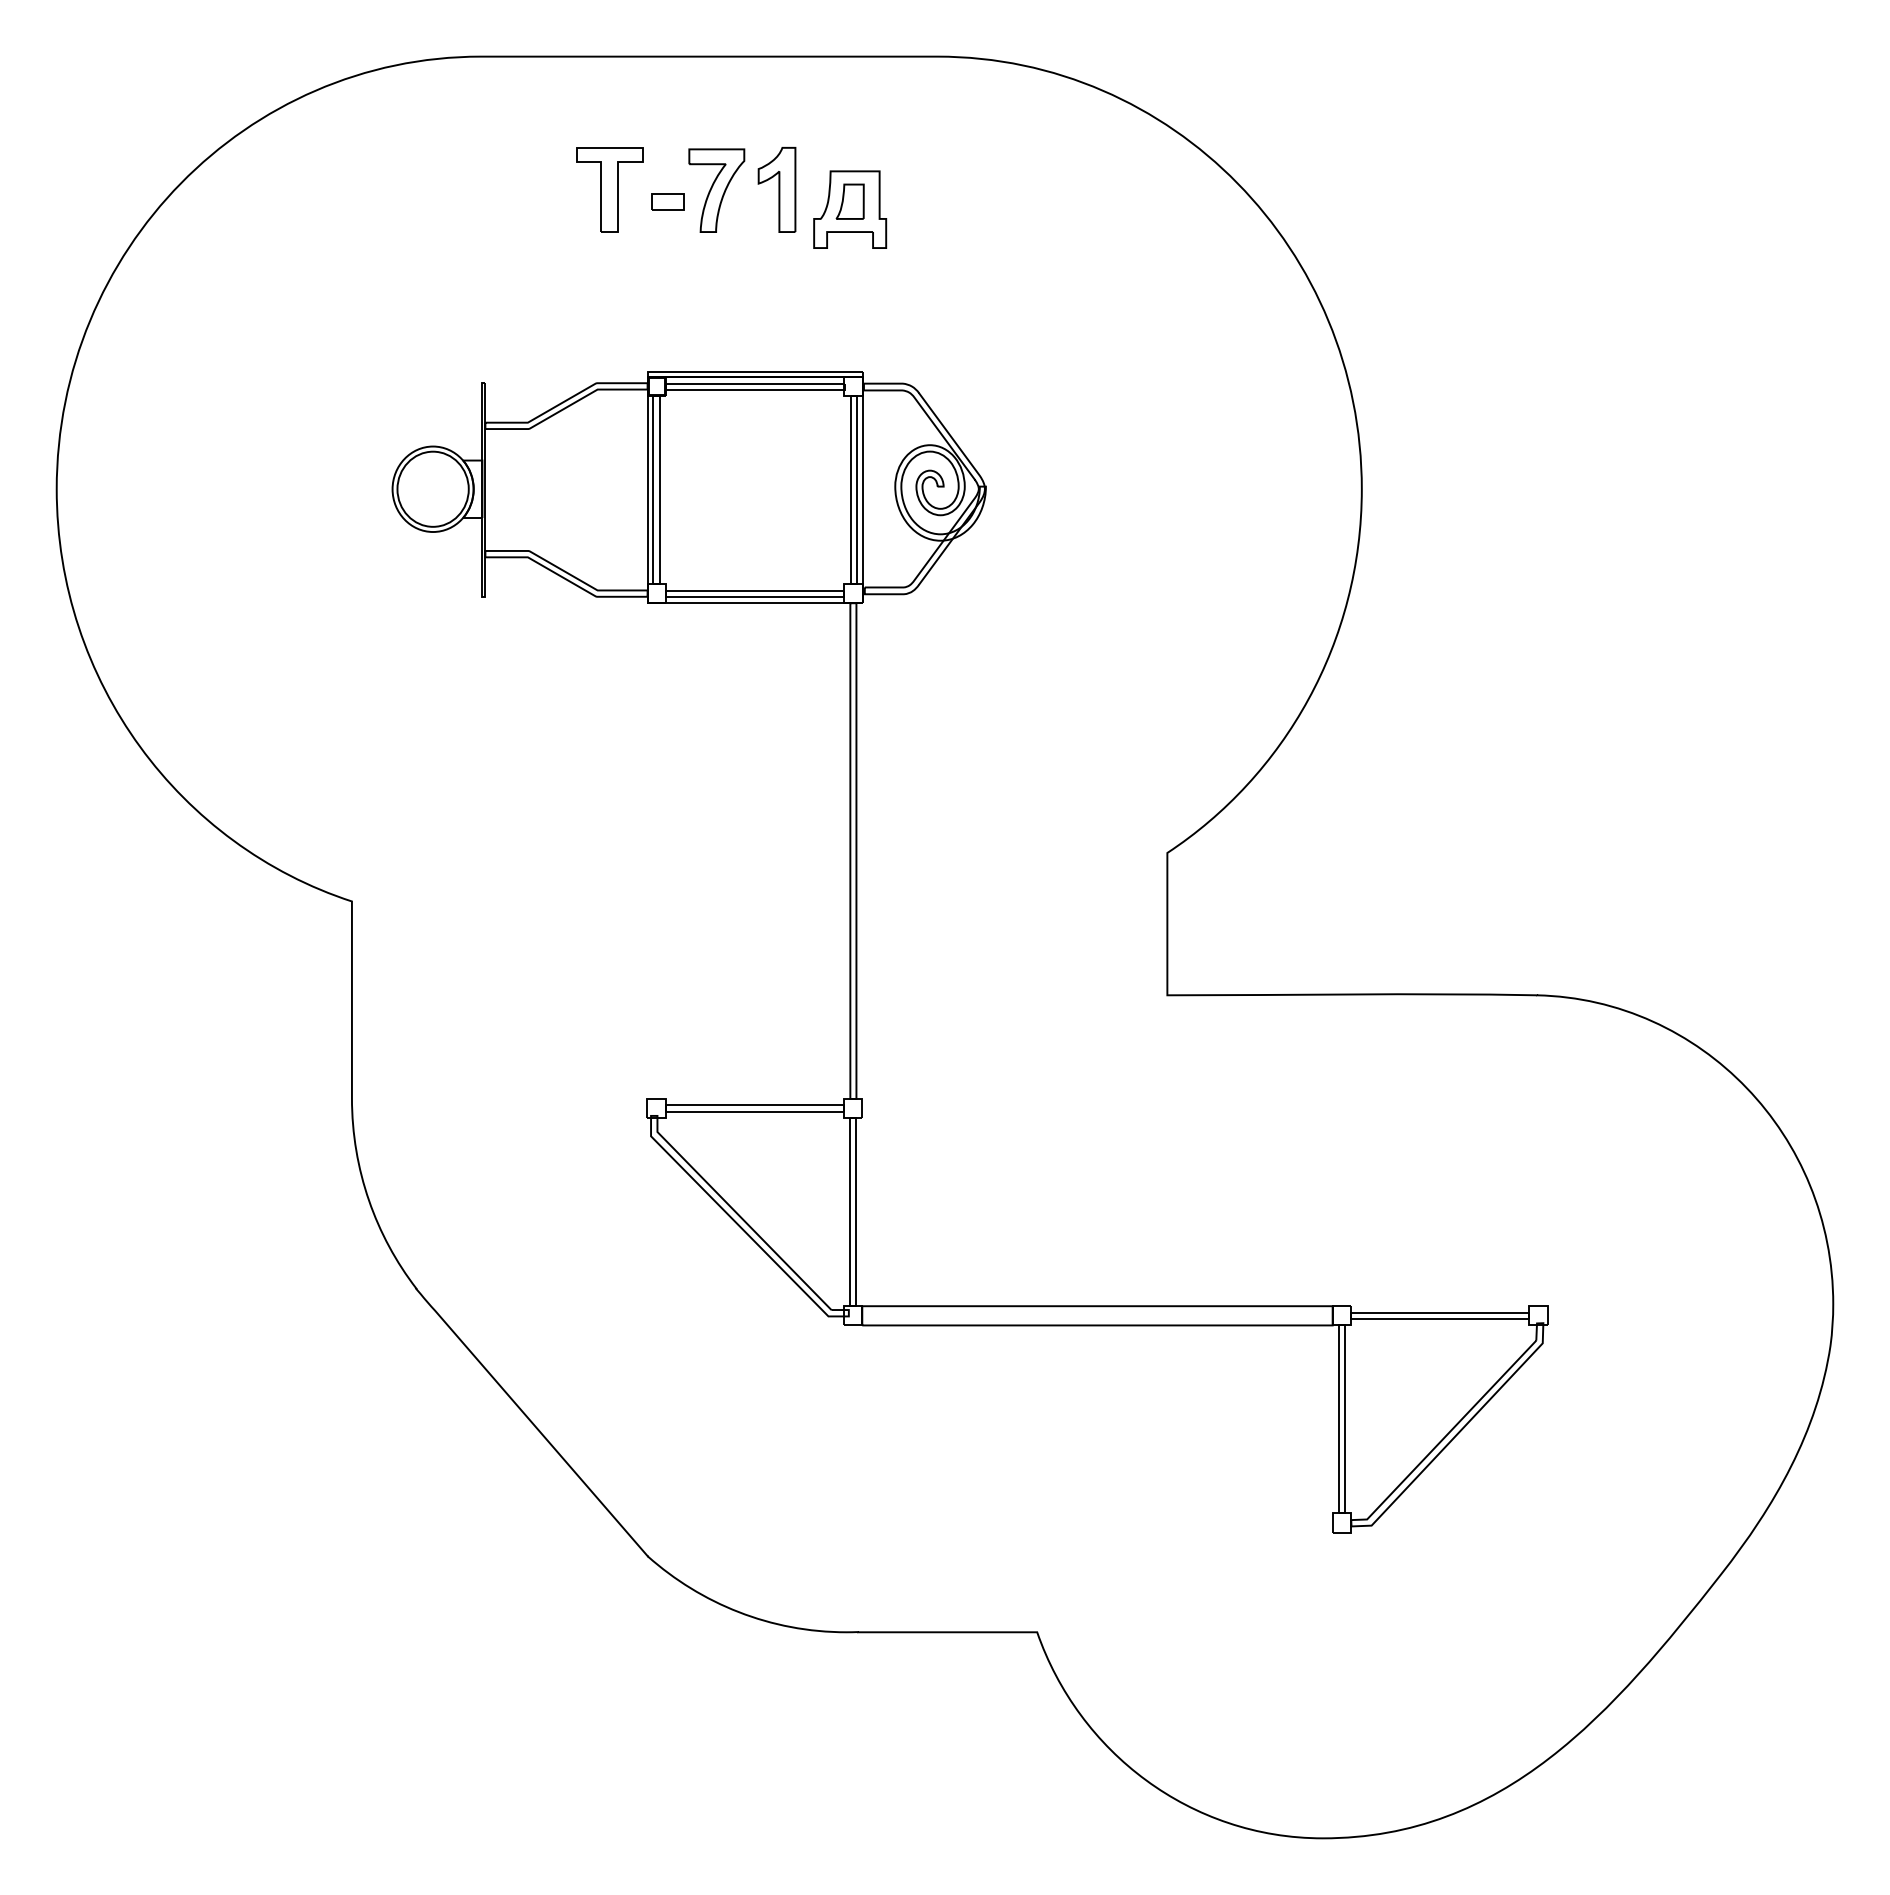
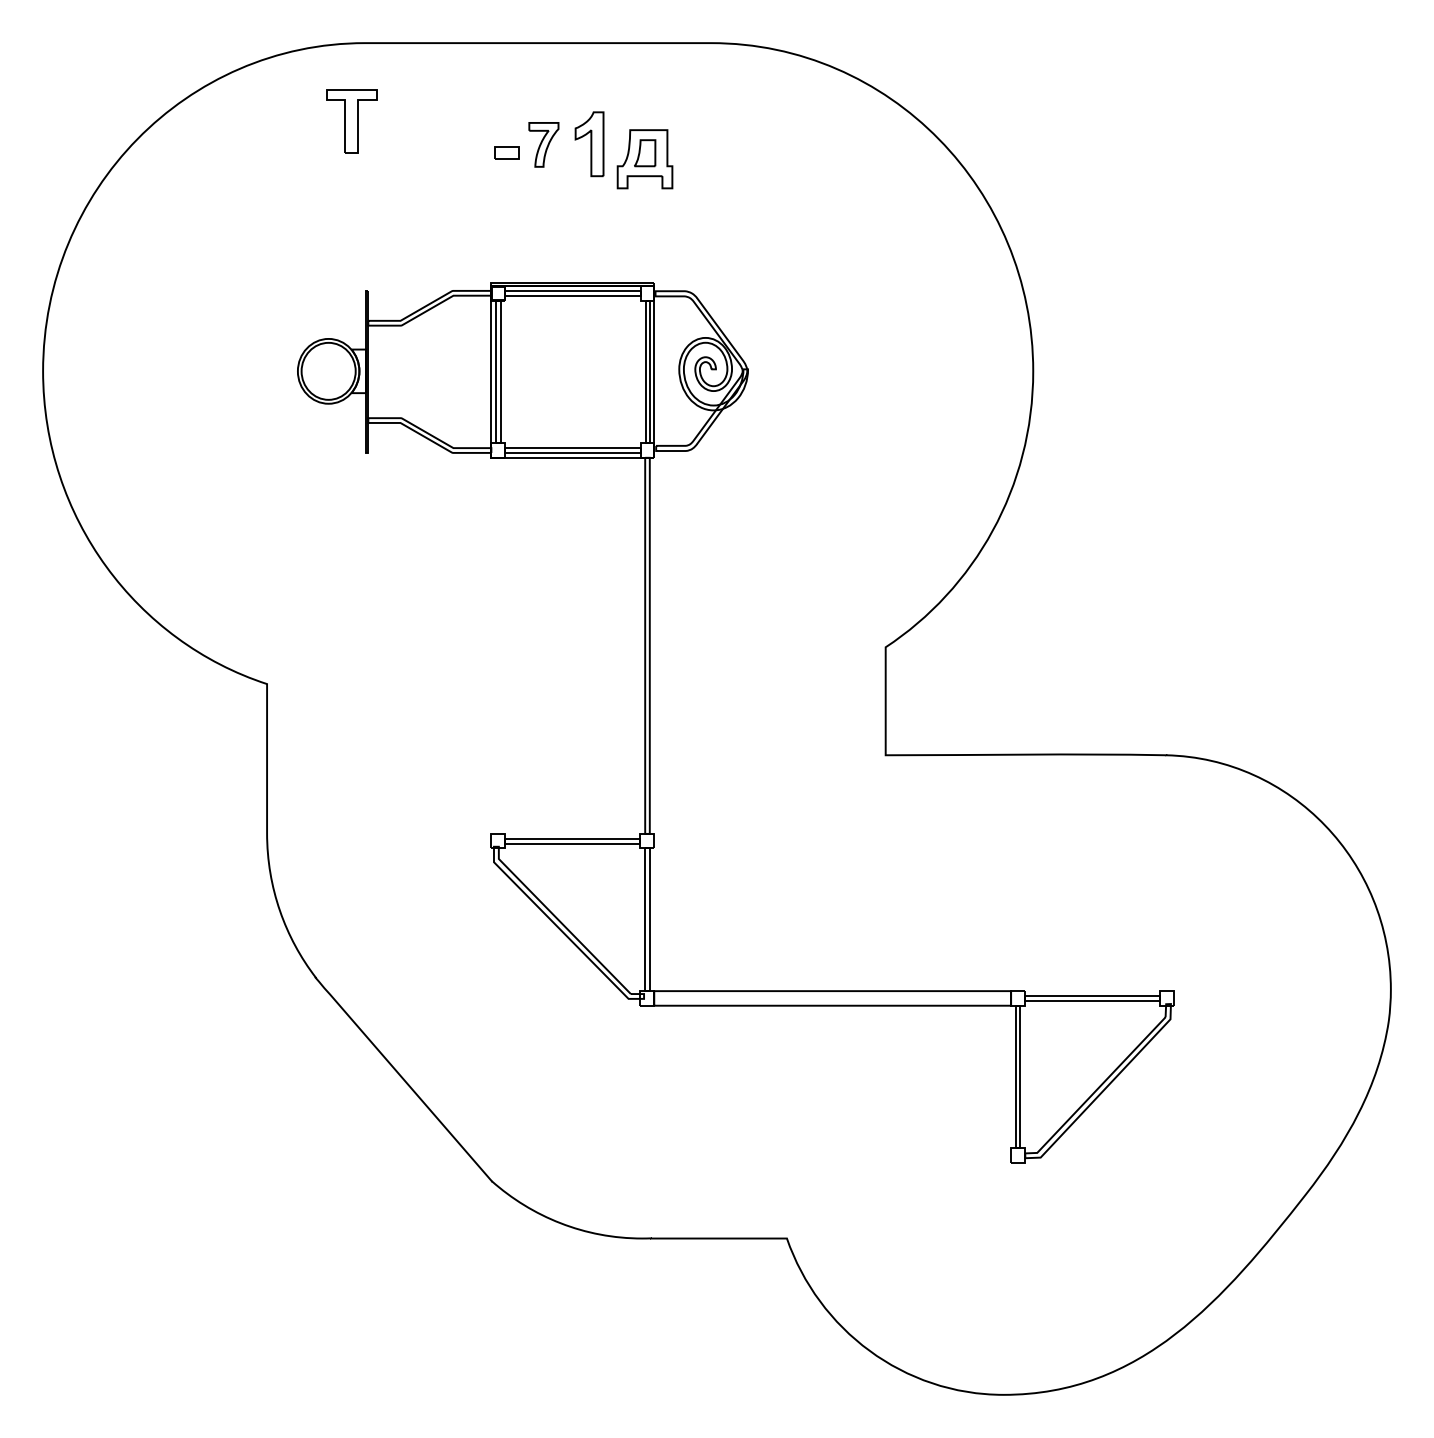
part: (609, 190) -> (351, 121), moved
part: (716, 190) -> (543, 144), size x0.7

